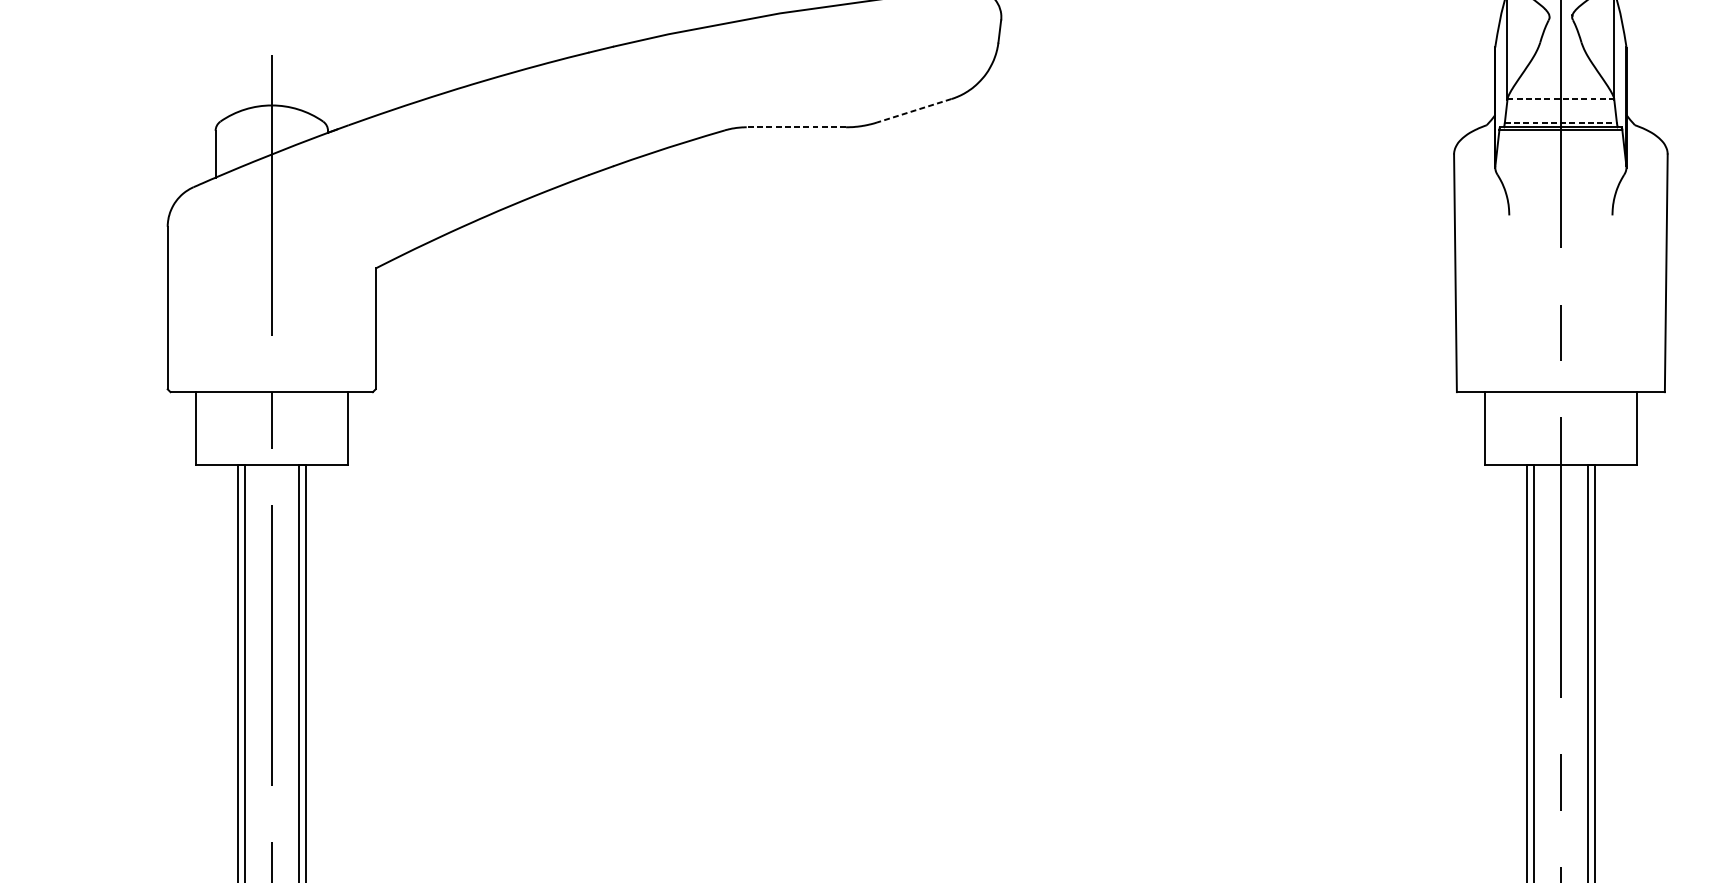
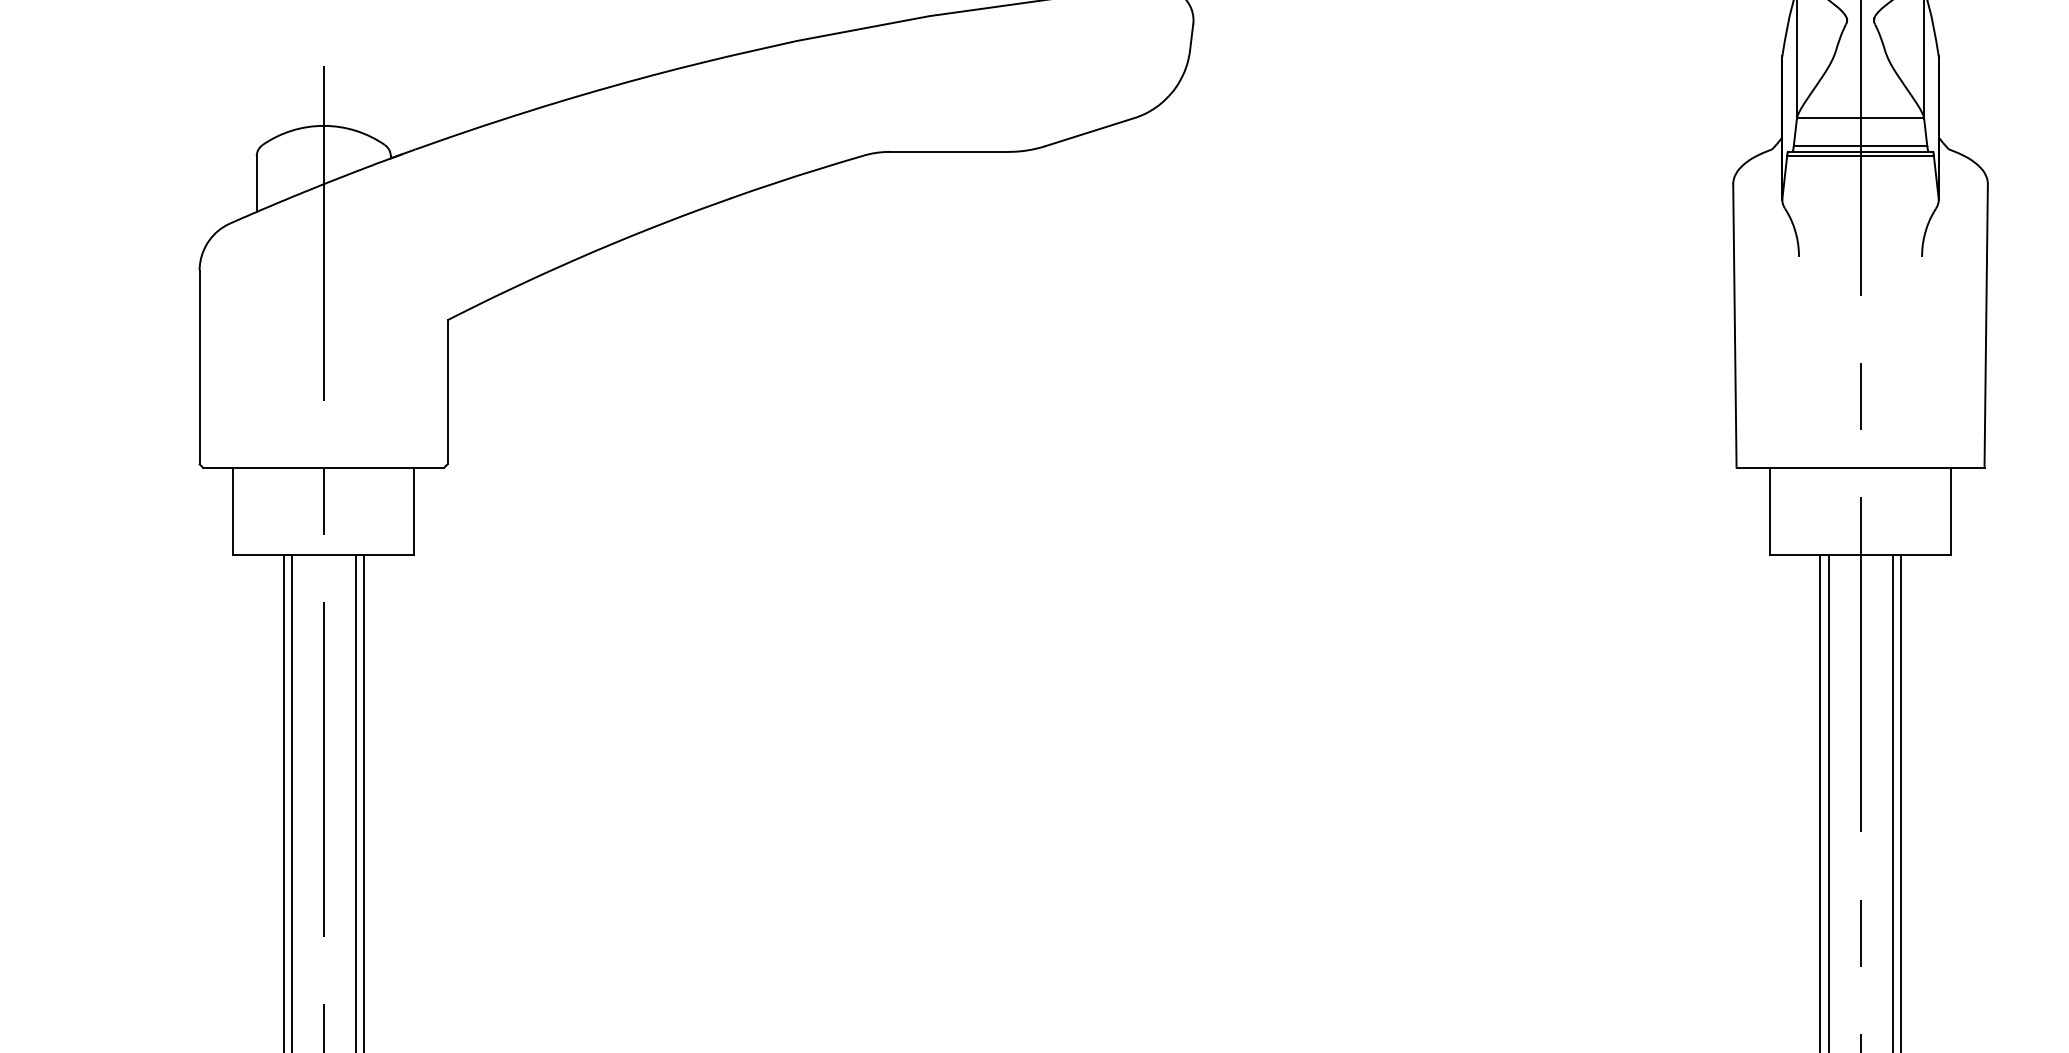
line: (1560, 99) -> (1860, 118), dashed -> solid
line: (914, 111) -> (1089, 132), dashed -> solid
line: (1560, 122) -> (1860, 146), dashed -> solid
line: (795, 126) -> (948, 151), dashed -> solid

